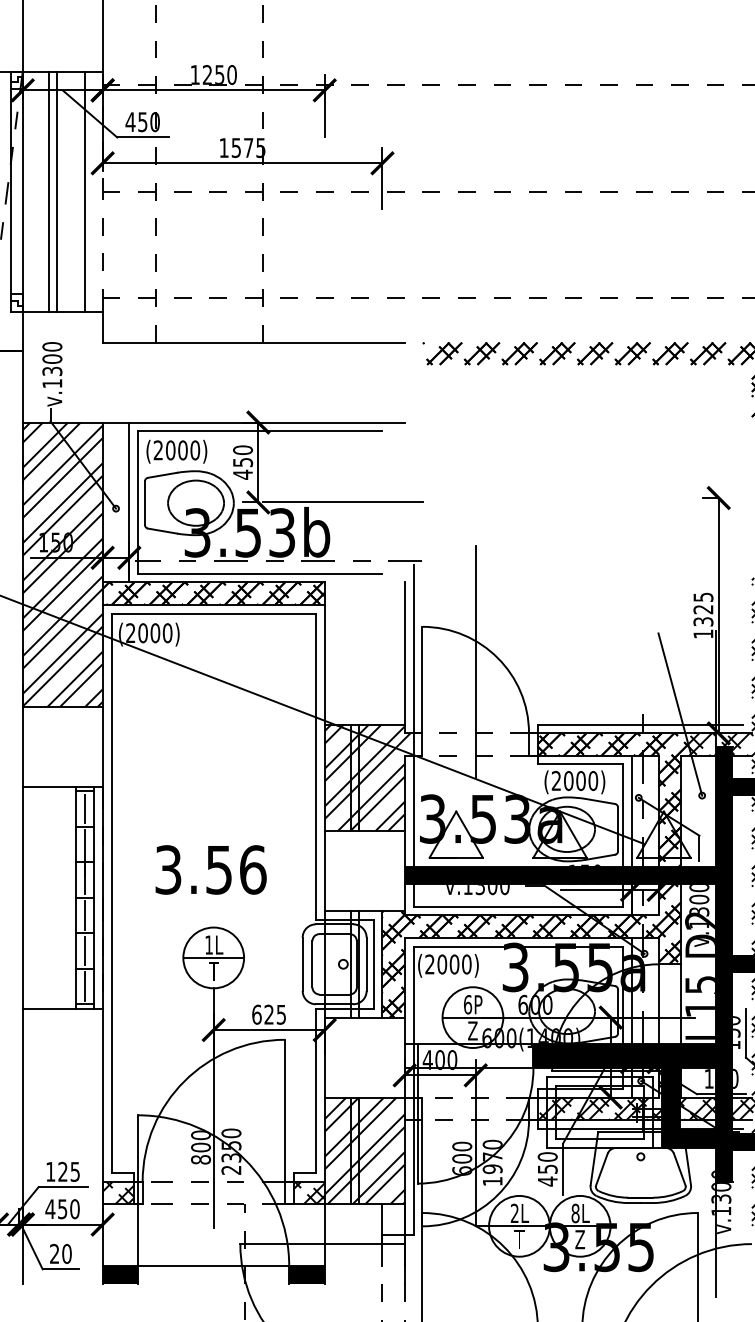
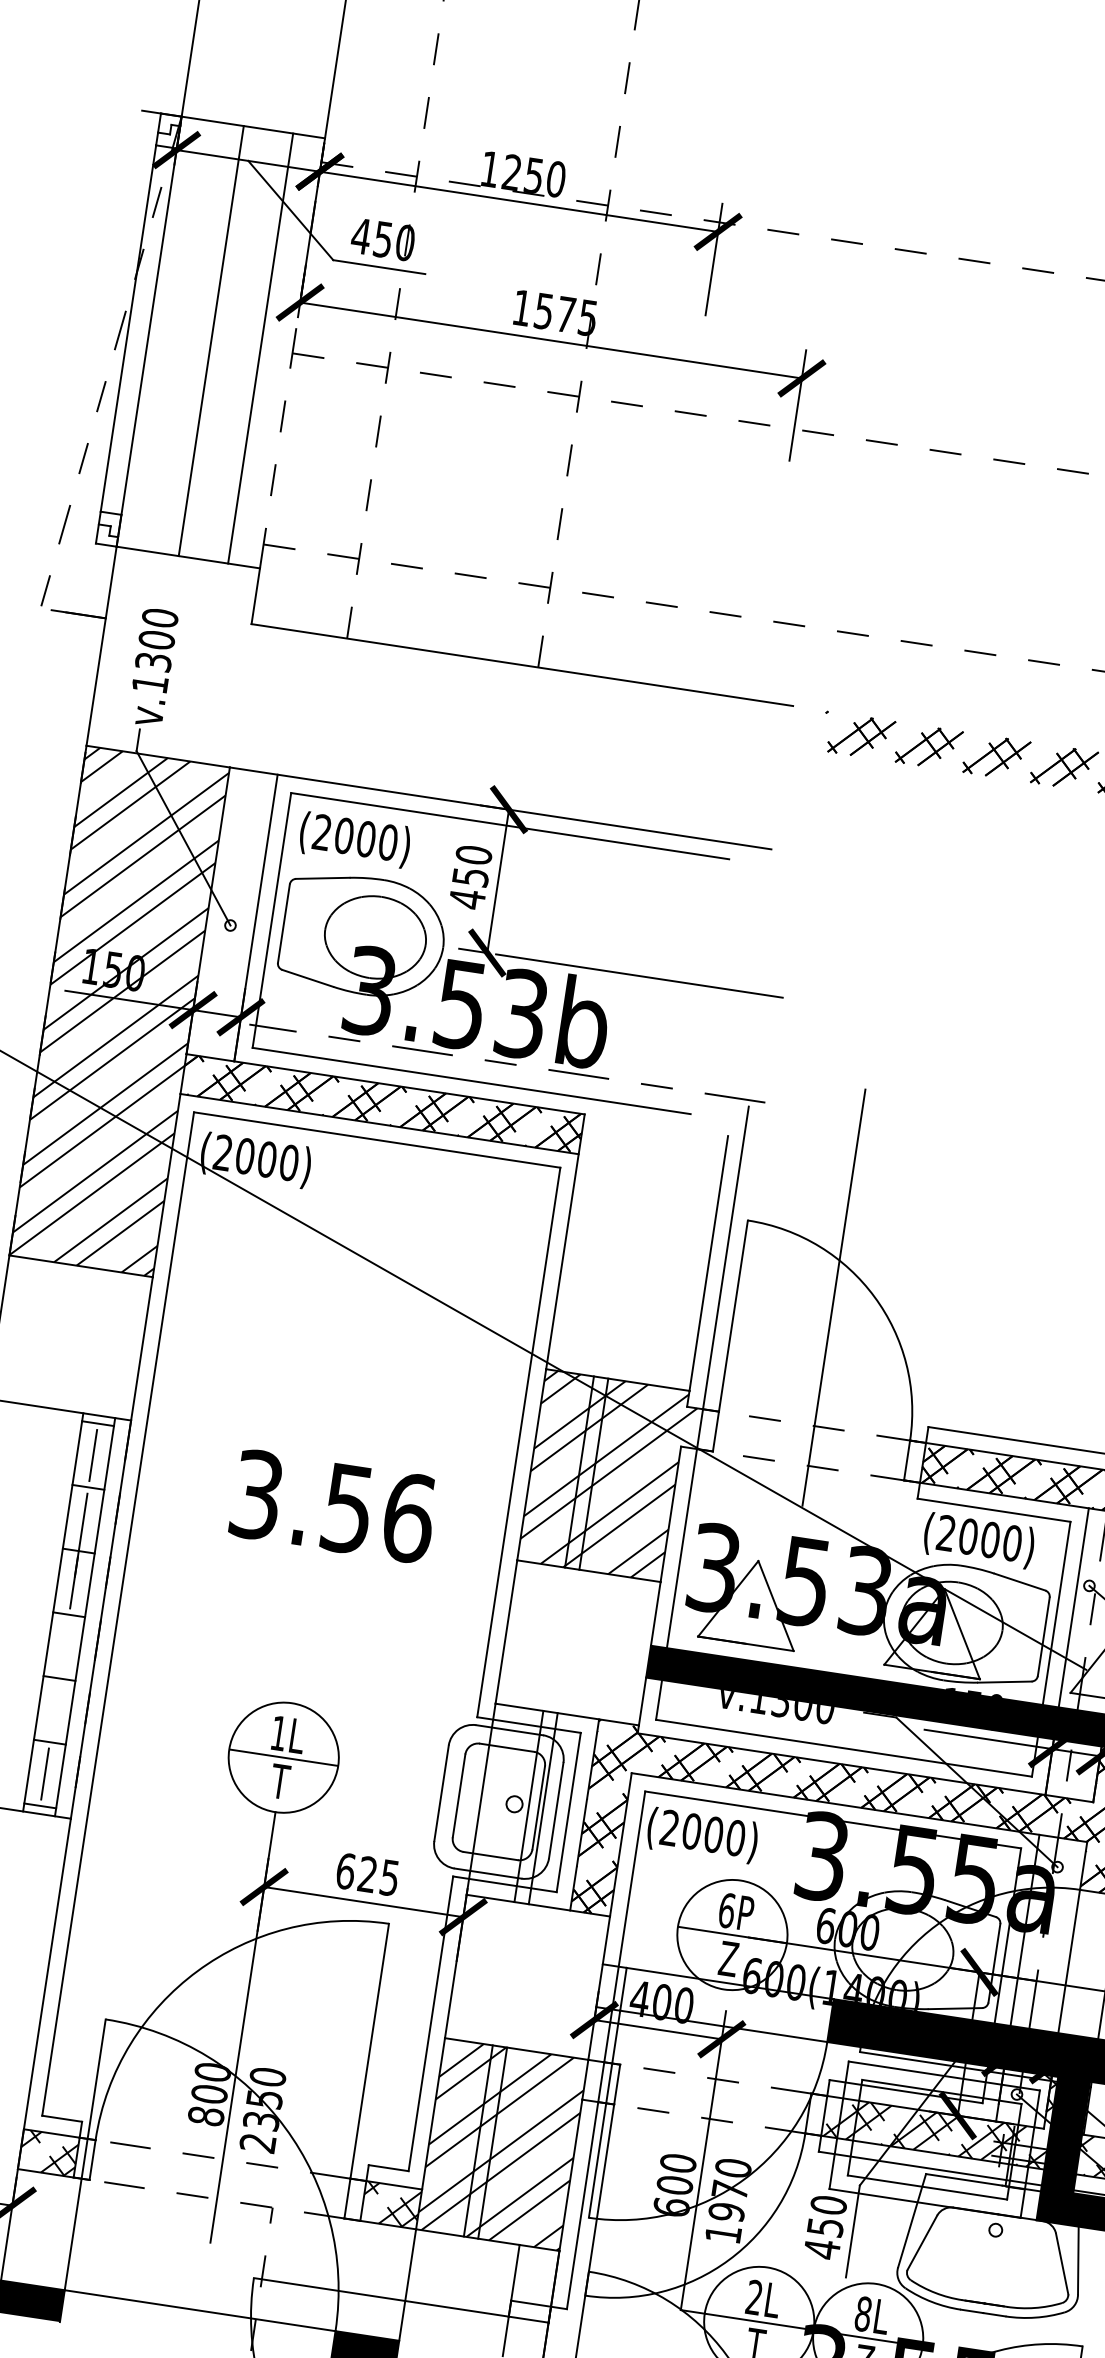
line: (49, 191) -> (197, 338), removed
text: (210, 869) -> (332, 1505), moved
line: (84, 915) -> (63, 1646), removed
line: (84, 950) -> (54, 1709), removed

